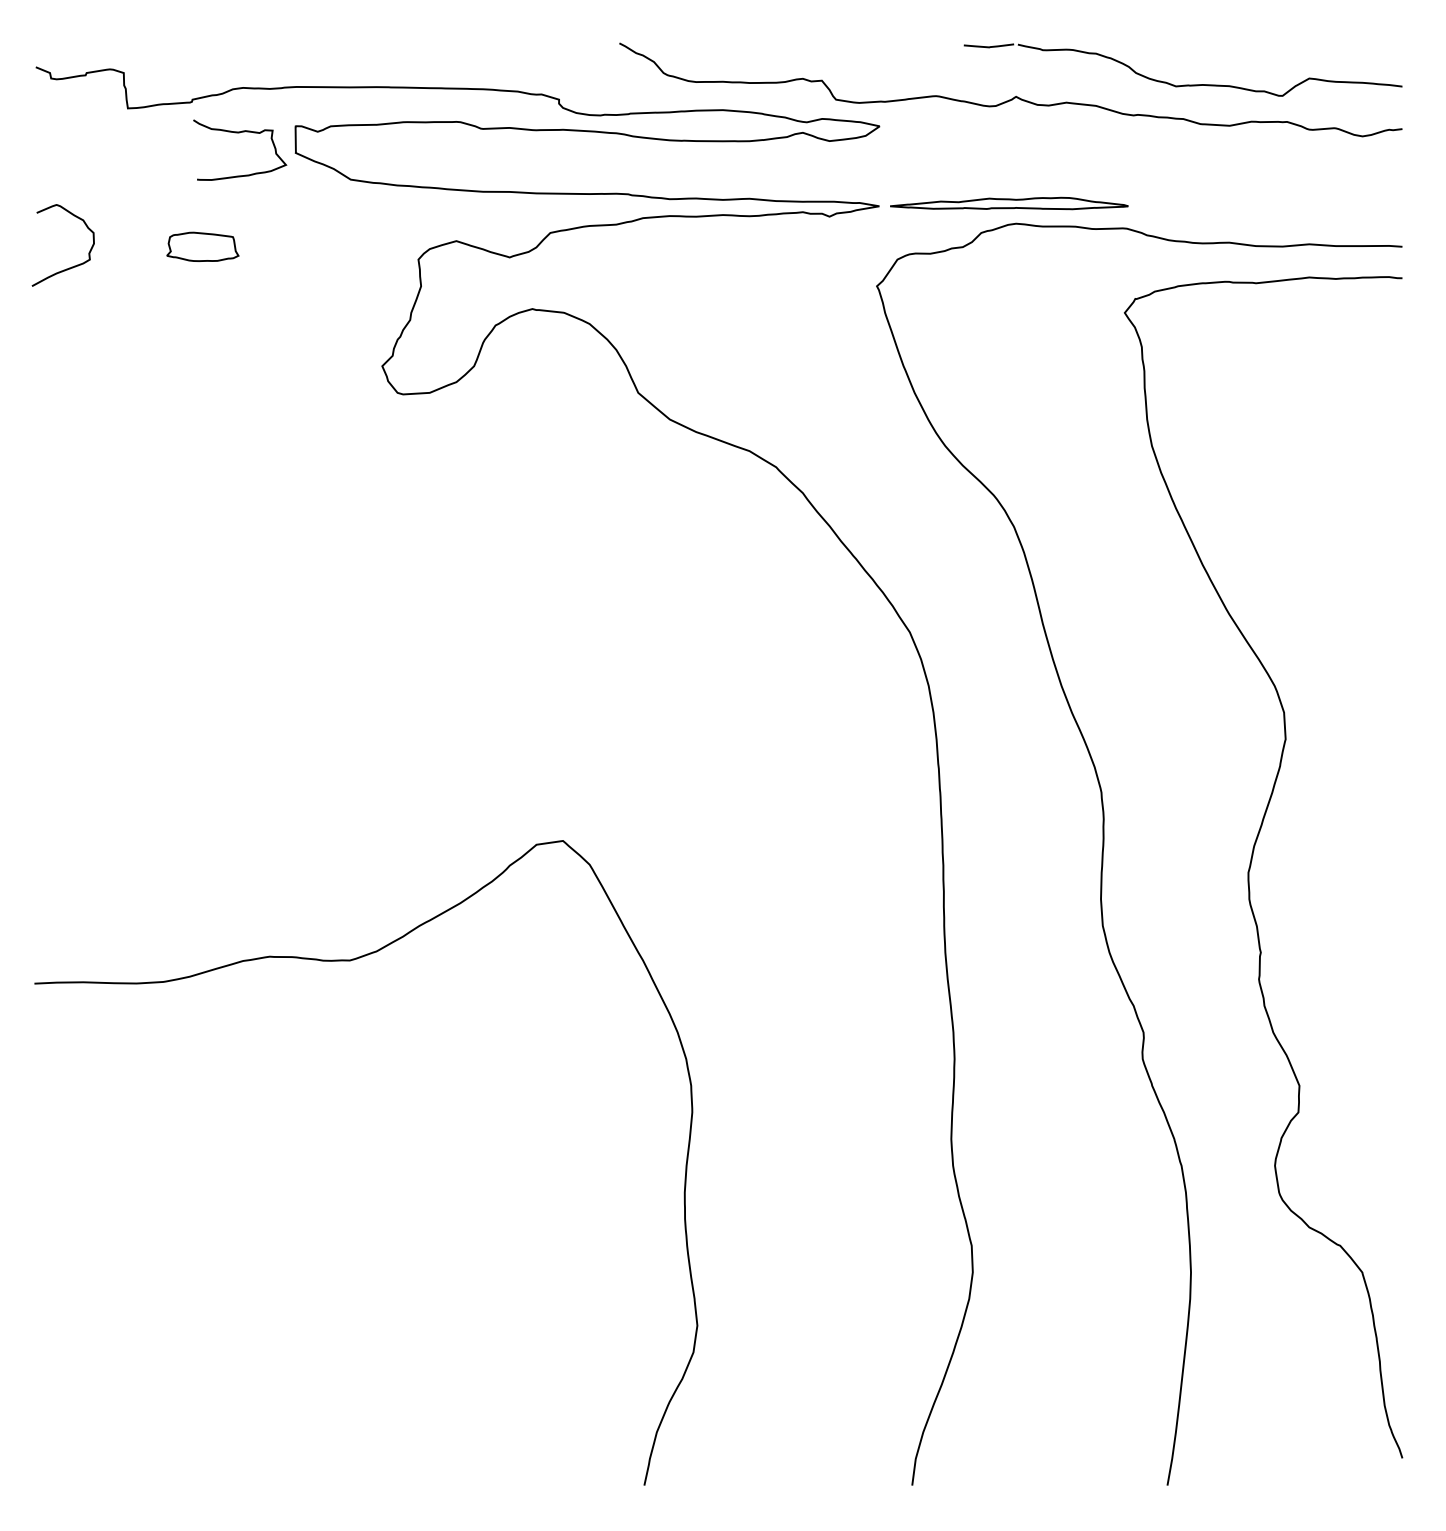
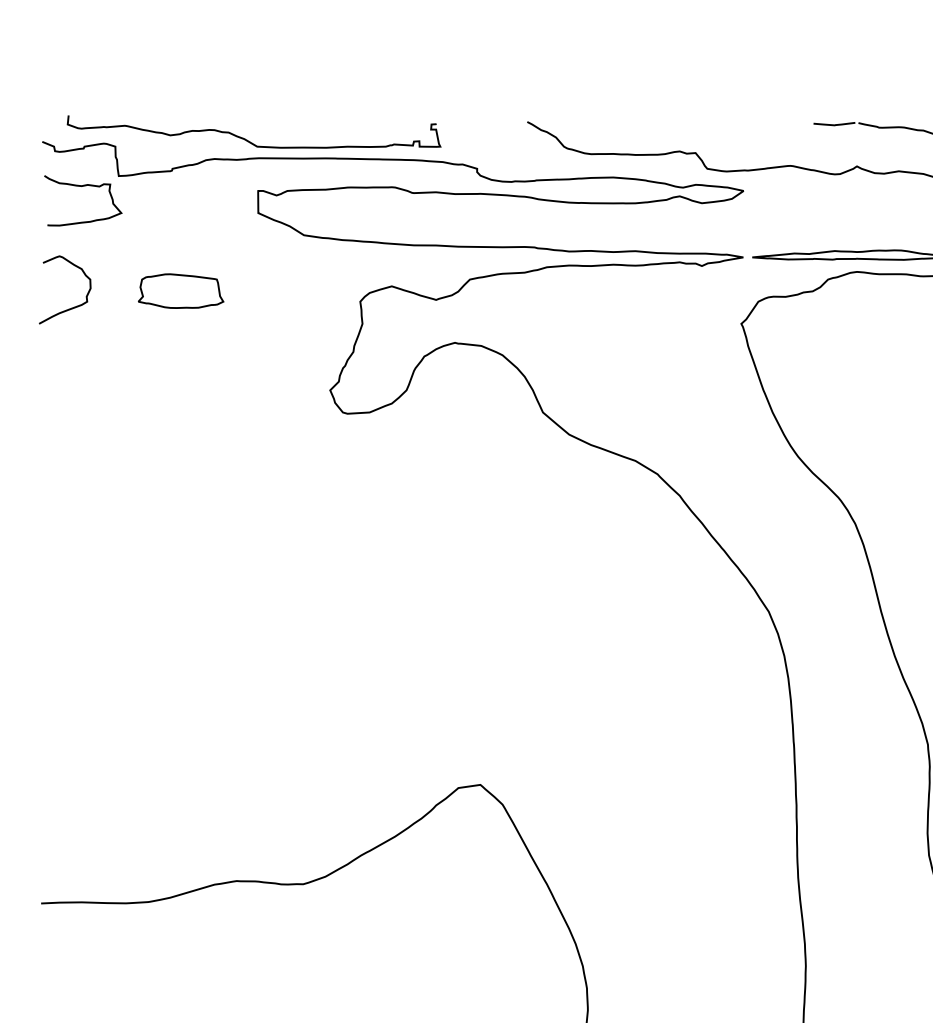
curve: (282, 64) -> (247, 139), added
curve: (239, 133) -> (82, 186), moved
part: (202, 246) -> (180, 290), size x1.43

